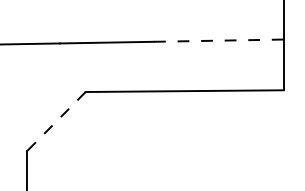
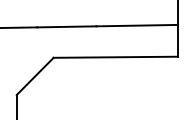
line: (219, 40) -> (137, 25), dashed -> solid
line: (55, 121) -> (34, 76), dashed -> solid

